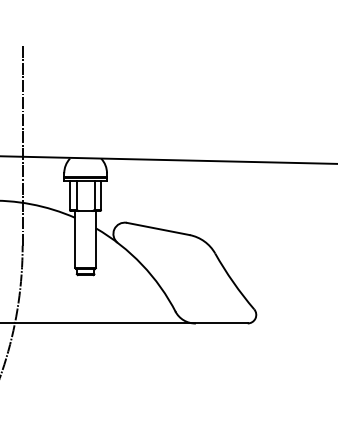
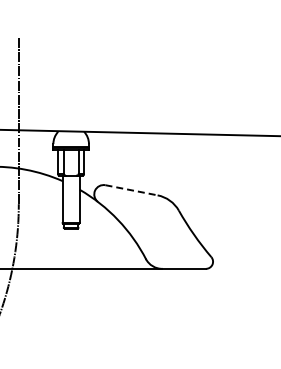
line: (158, 229) -> (131, 190), solid -> dashed

